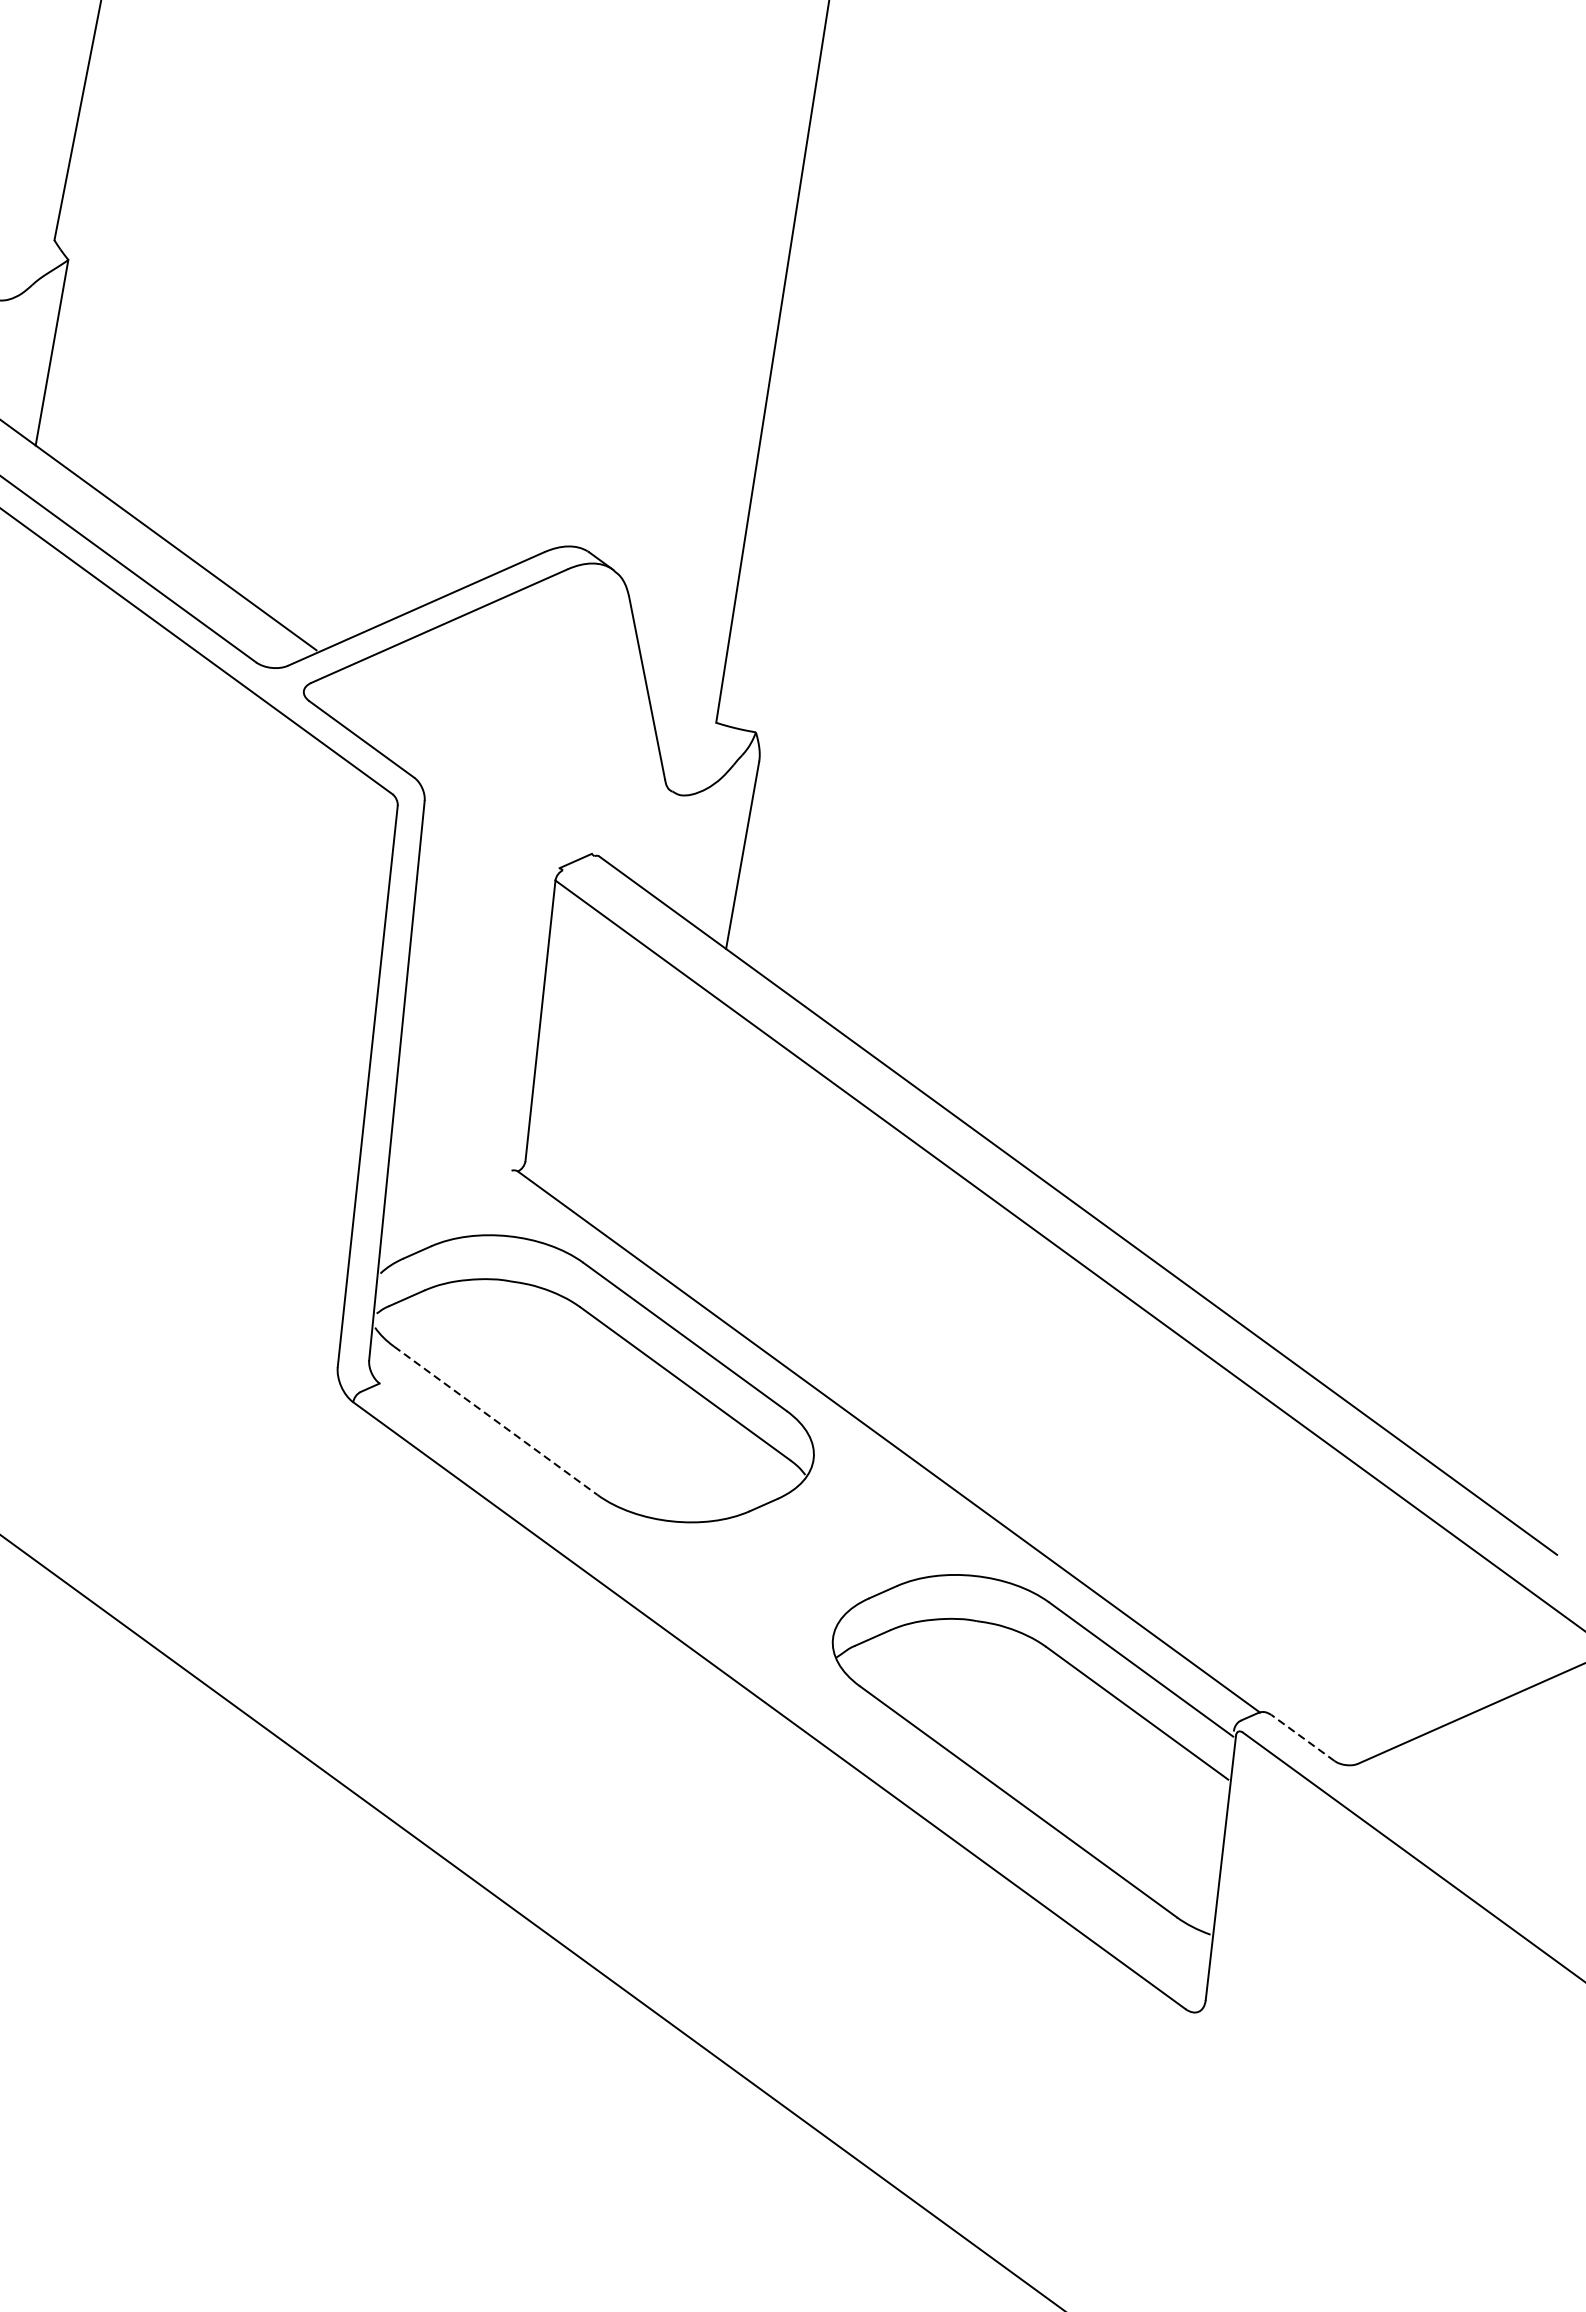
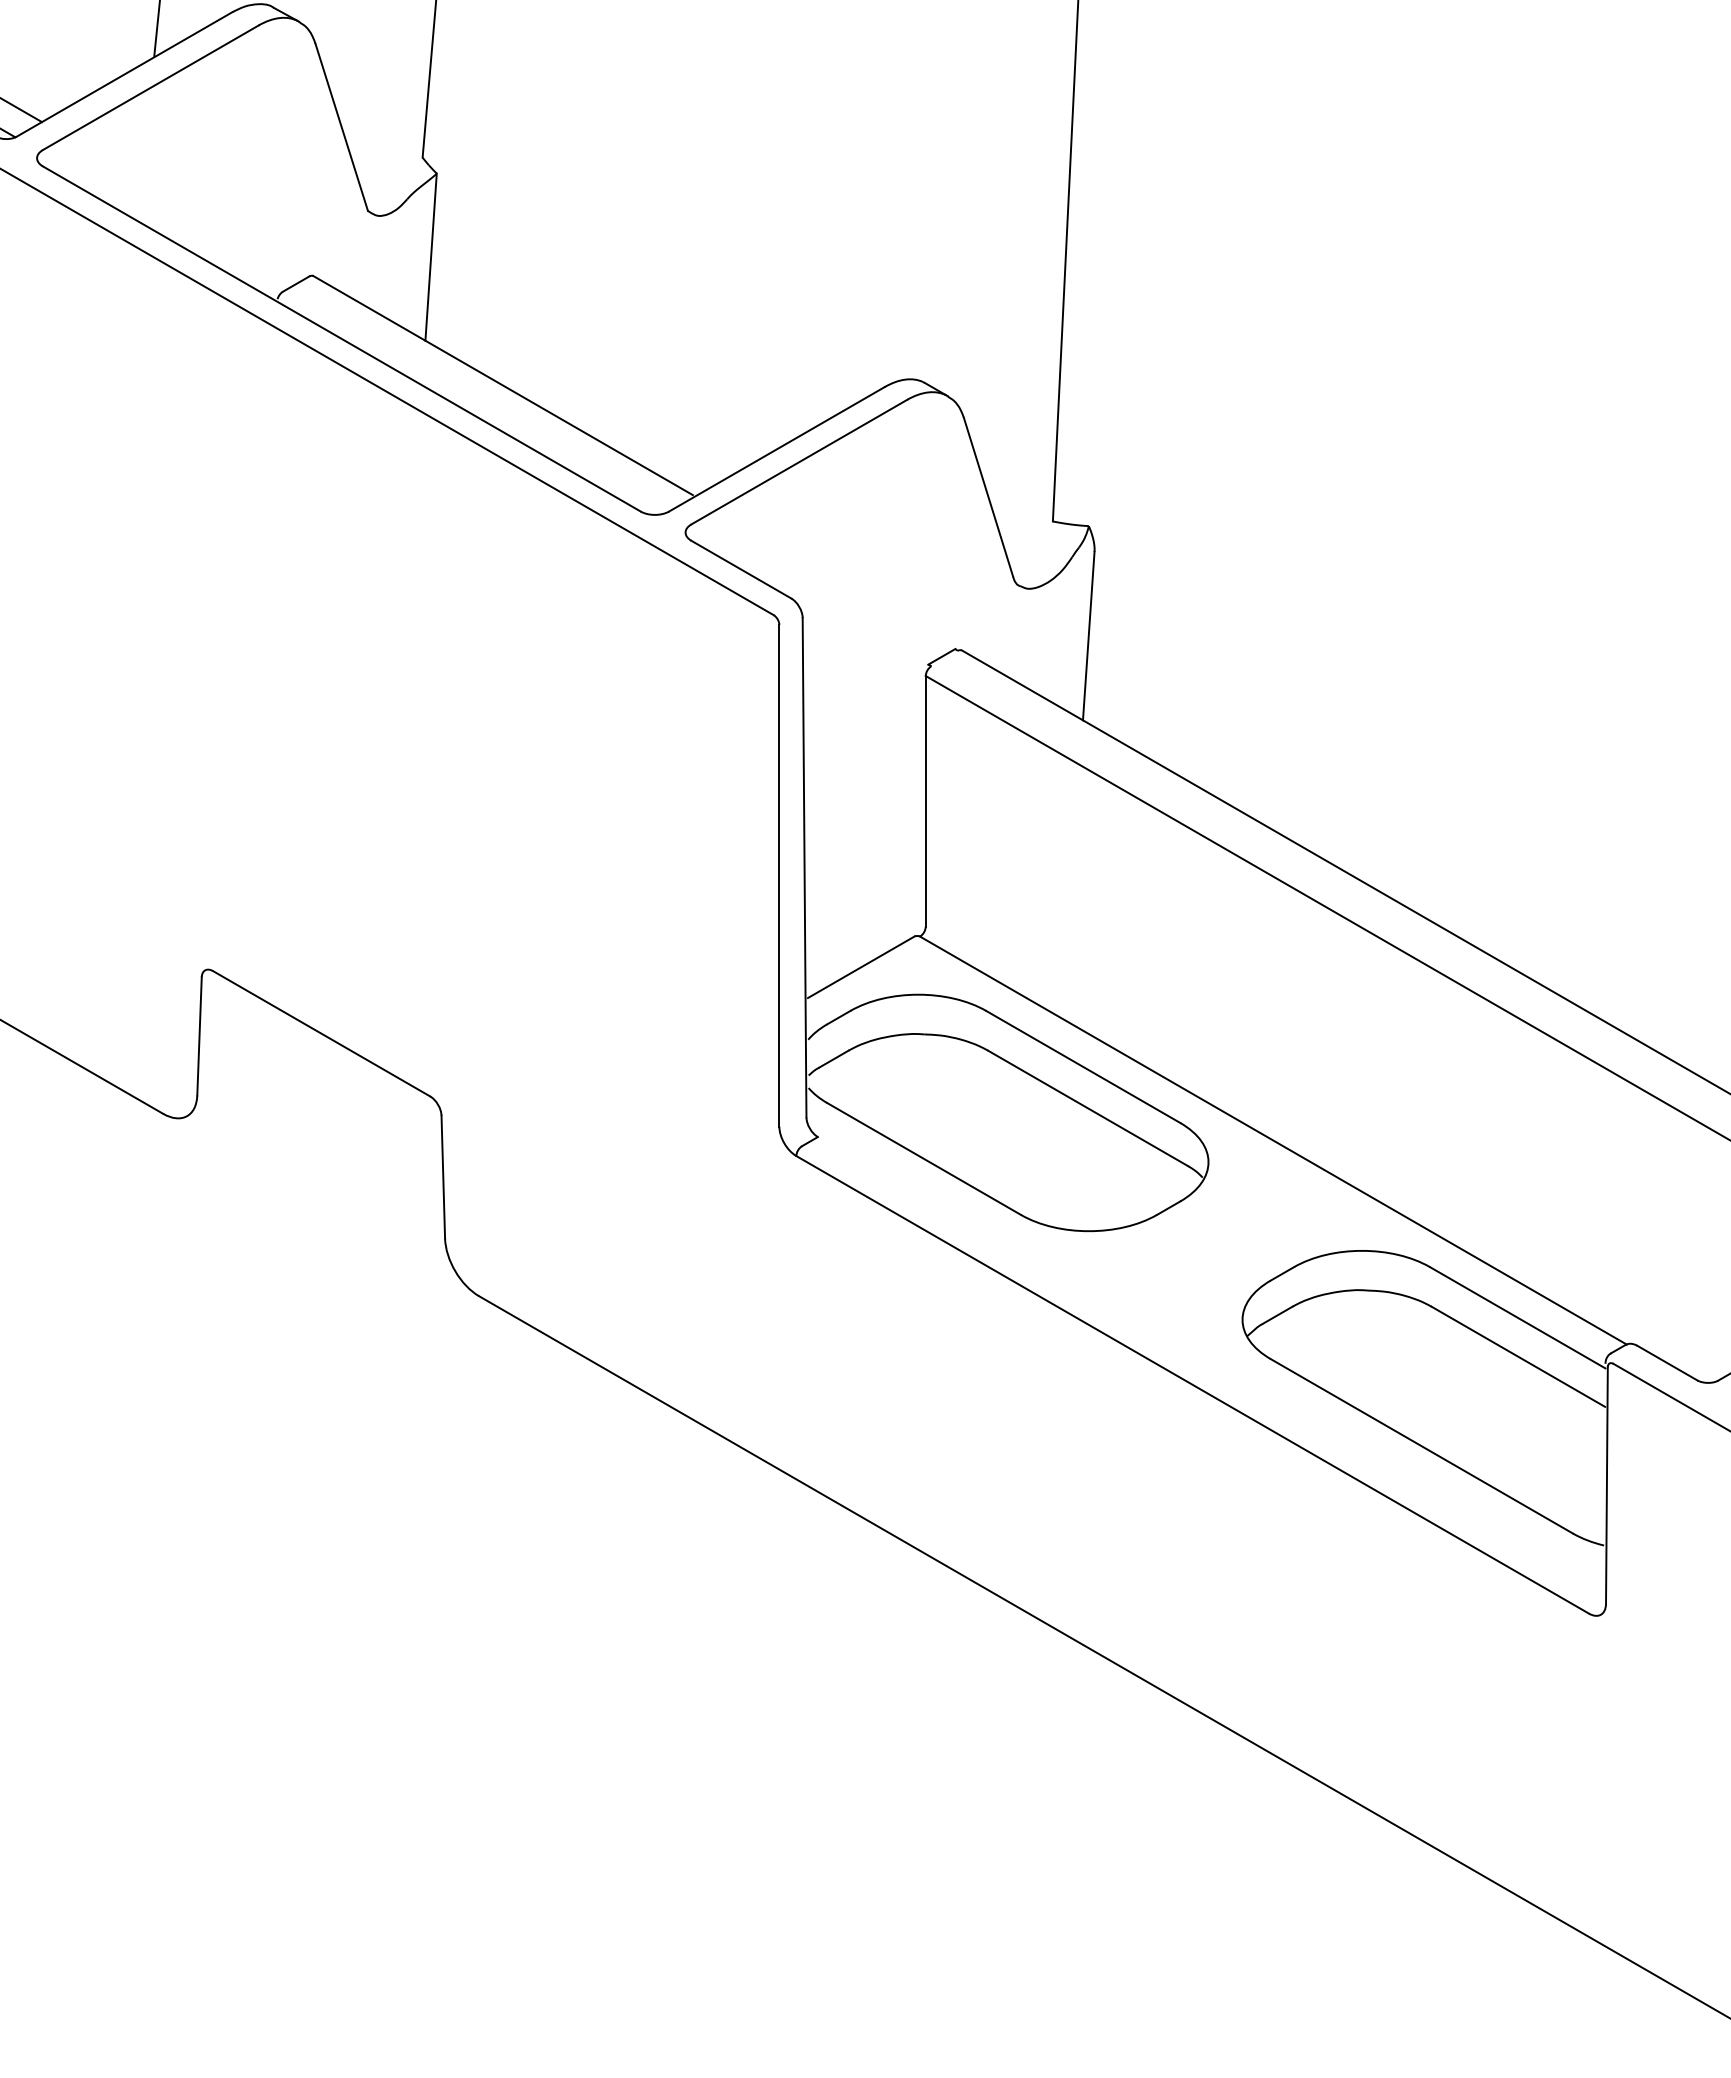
line: (447, 1198) -> (860, 967), added
line: (496, 1420) -> (924, 1158), dashed -> solid
line: (1303, 1738) -> (1667, 1363), dashed -> solid

